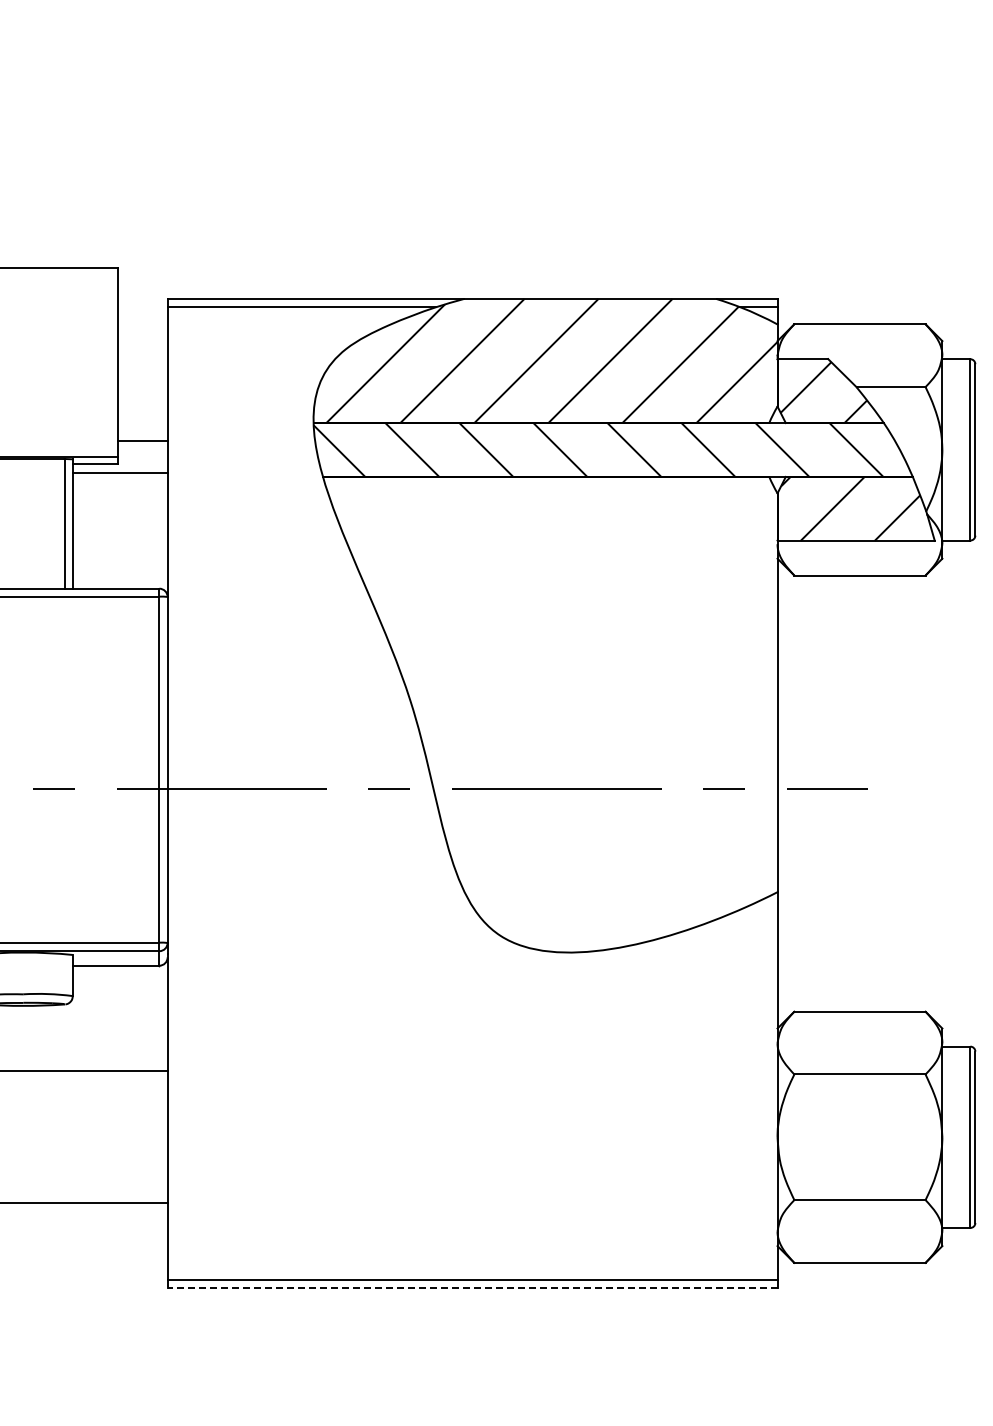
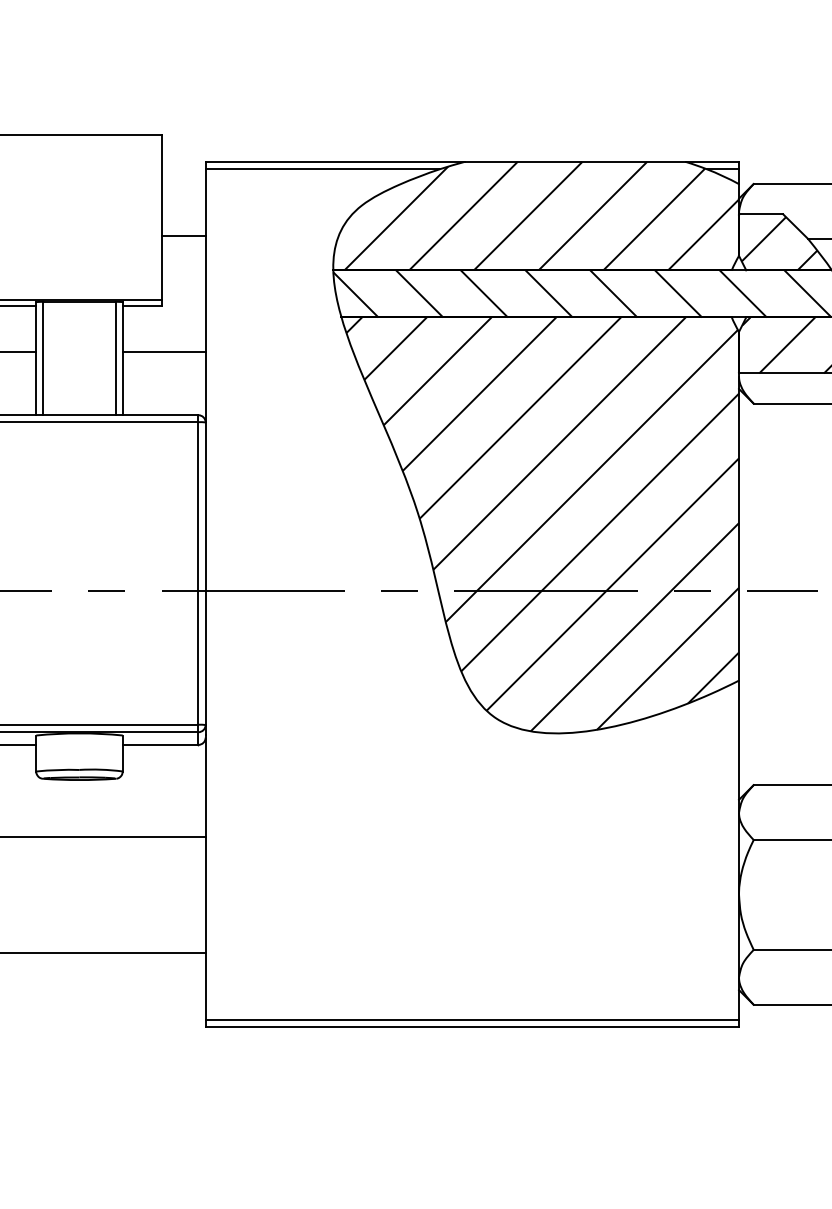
line: (142, 440) -> (183, 235), moved
line: (119, 472) -> (163, 351), moved
hatch: (552, 713) -> (542, 524), added
line: (472, 1288) -> (472, 1027), dashed -> solid

